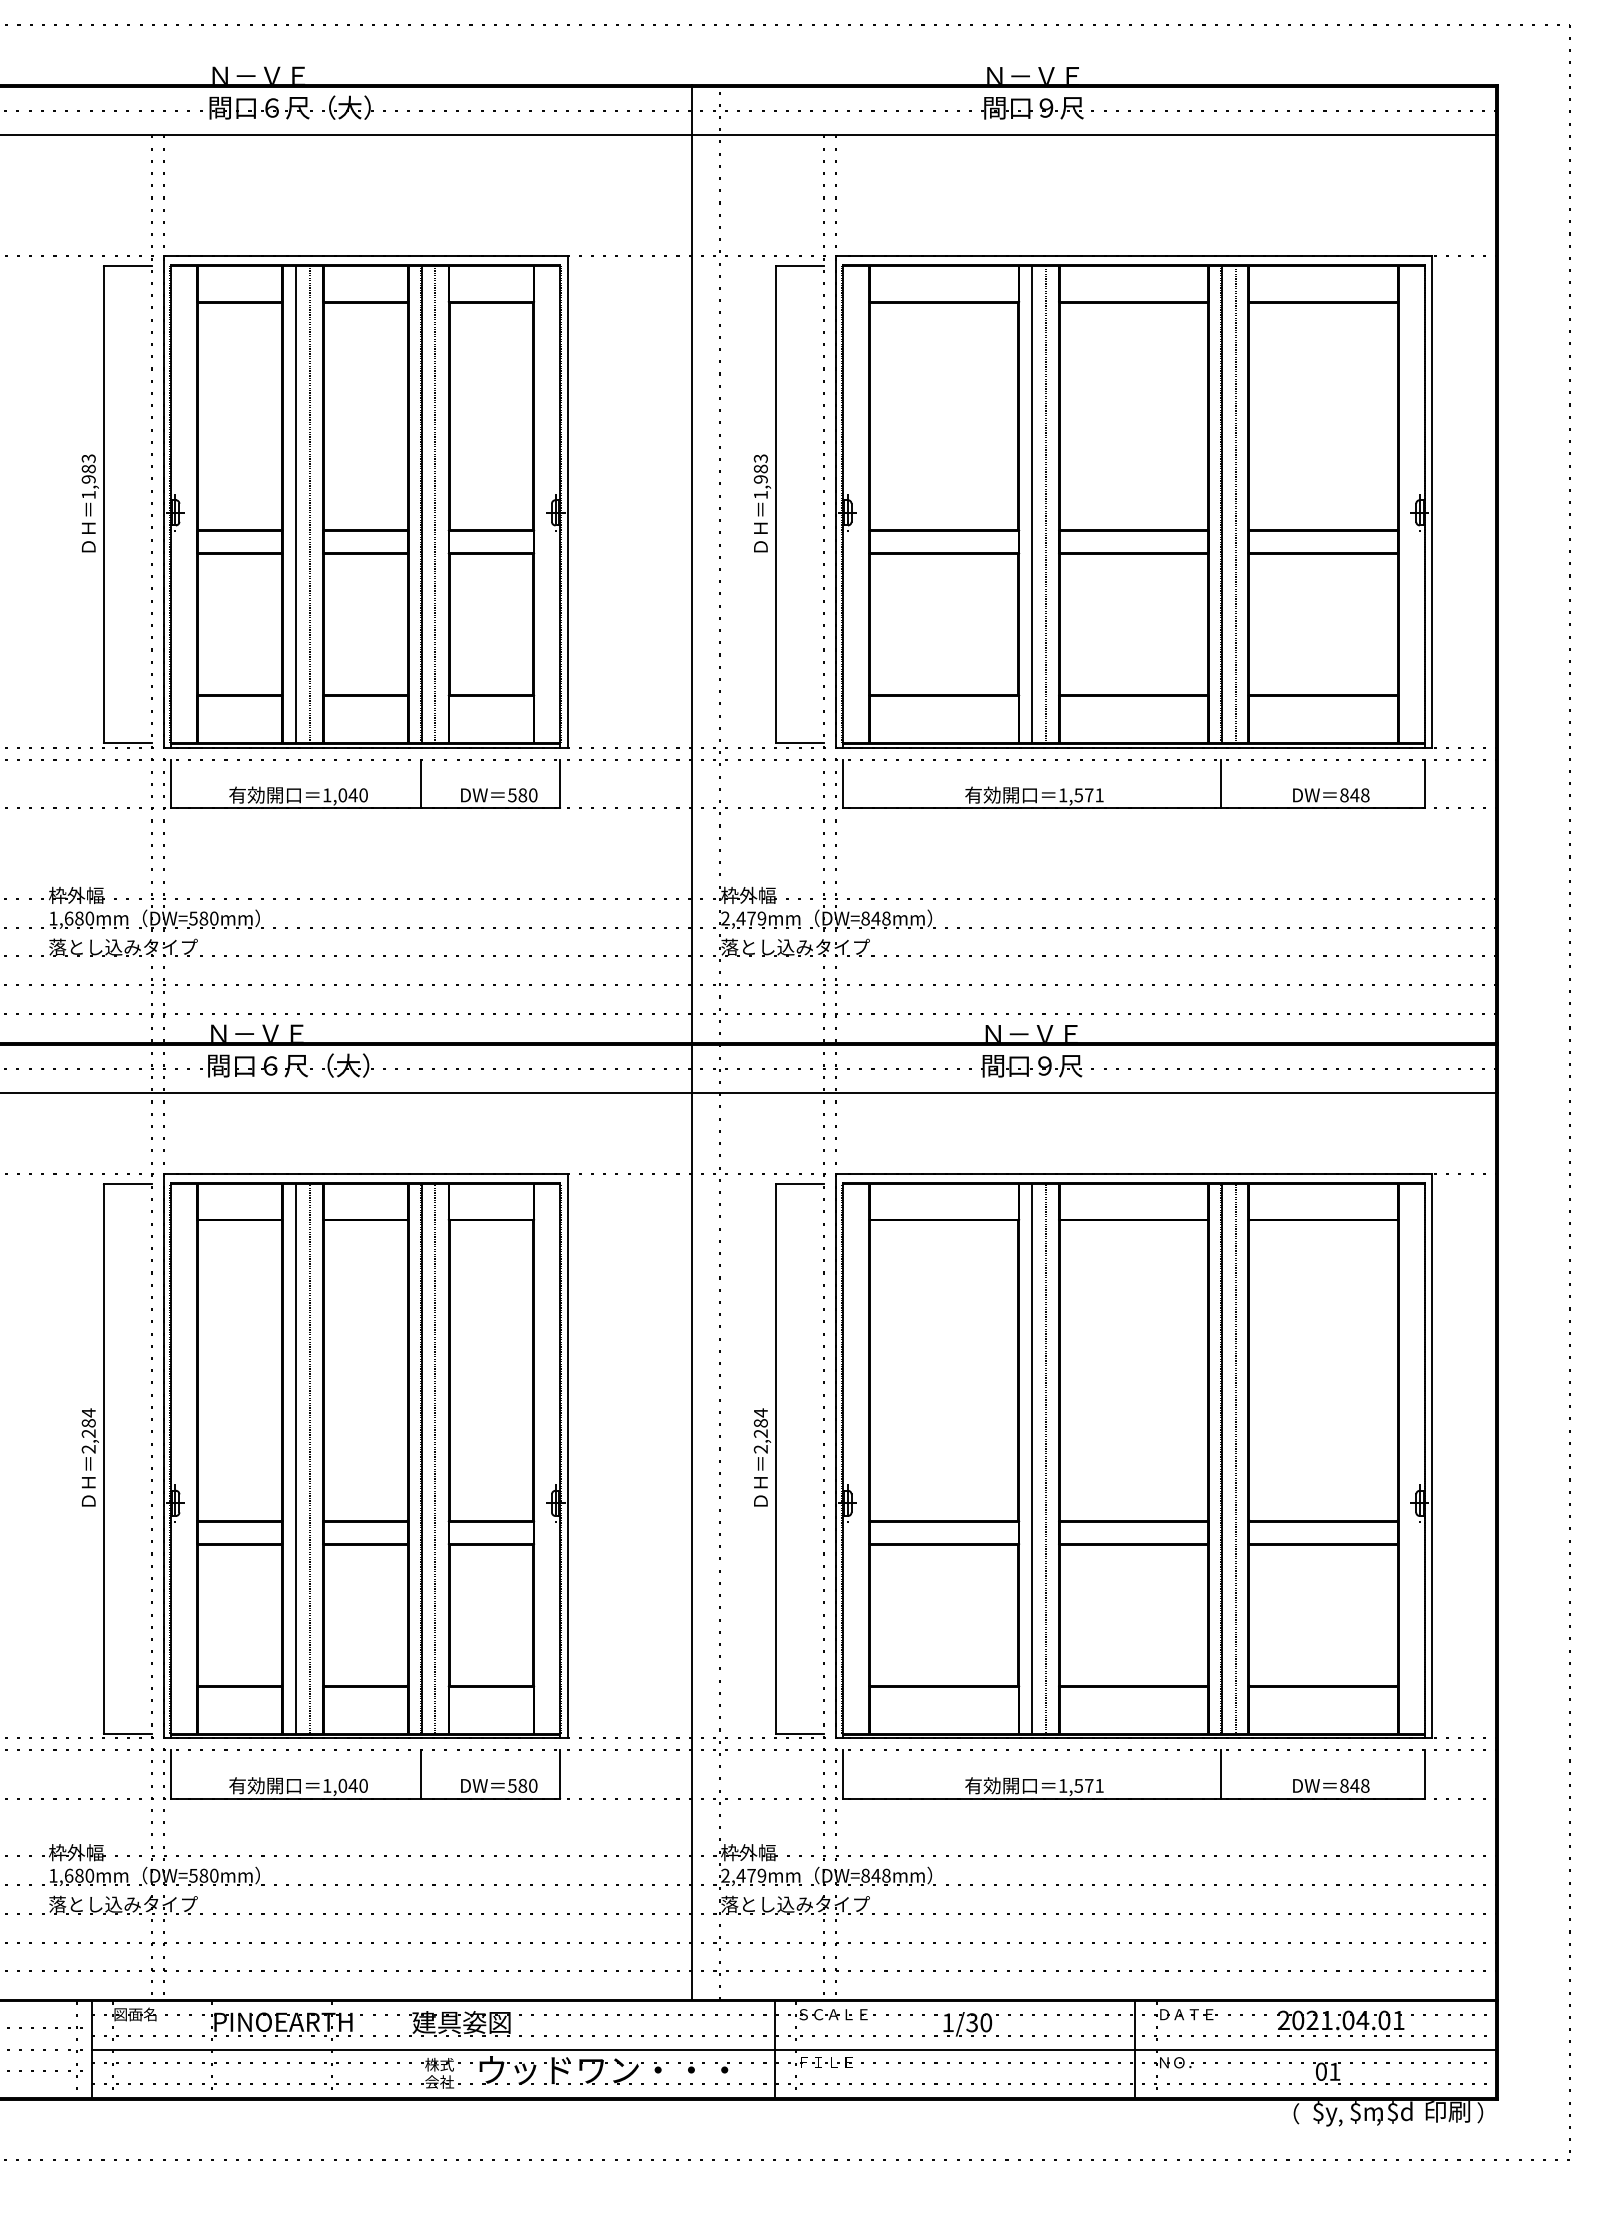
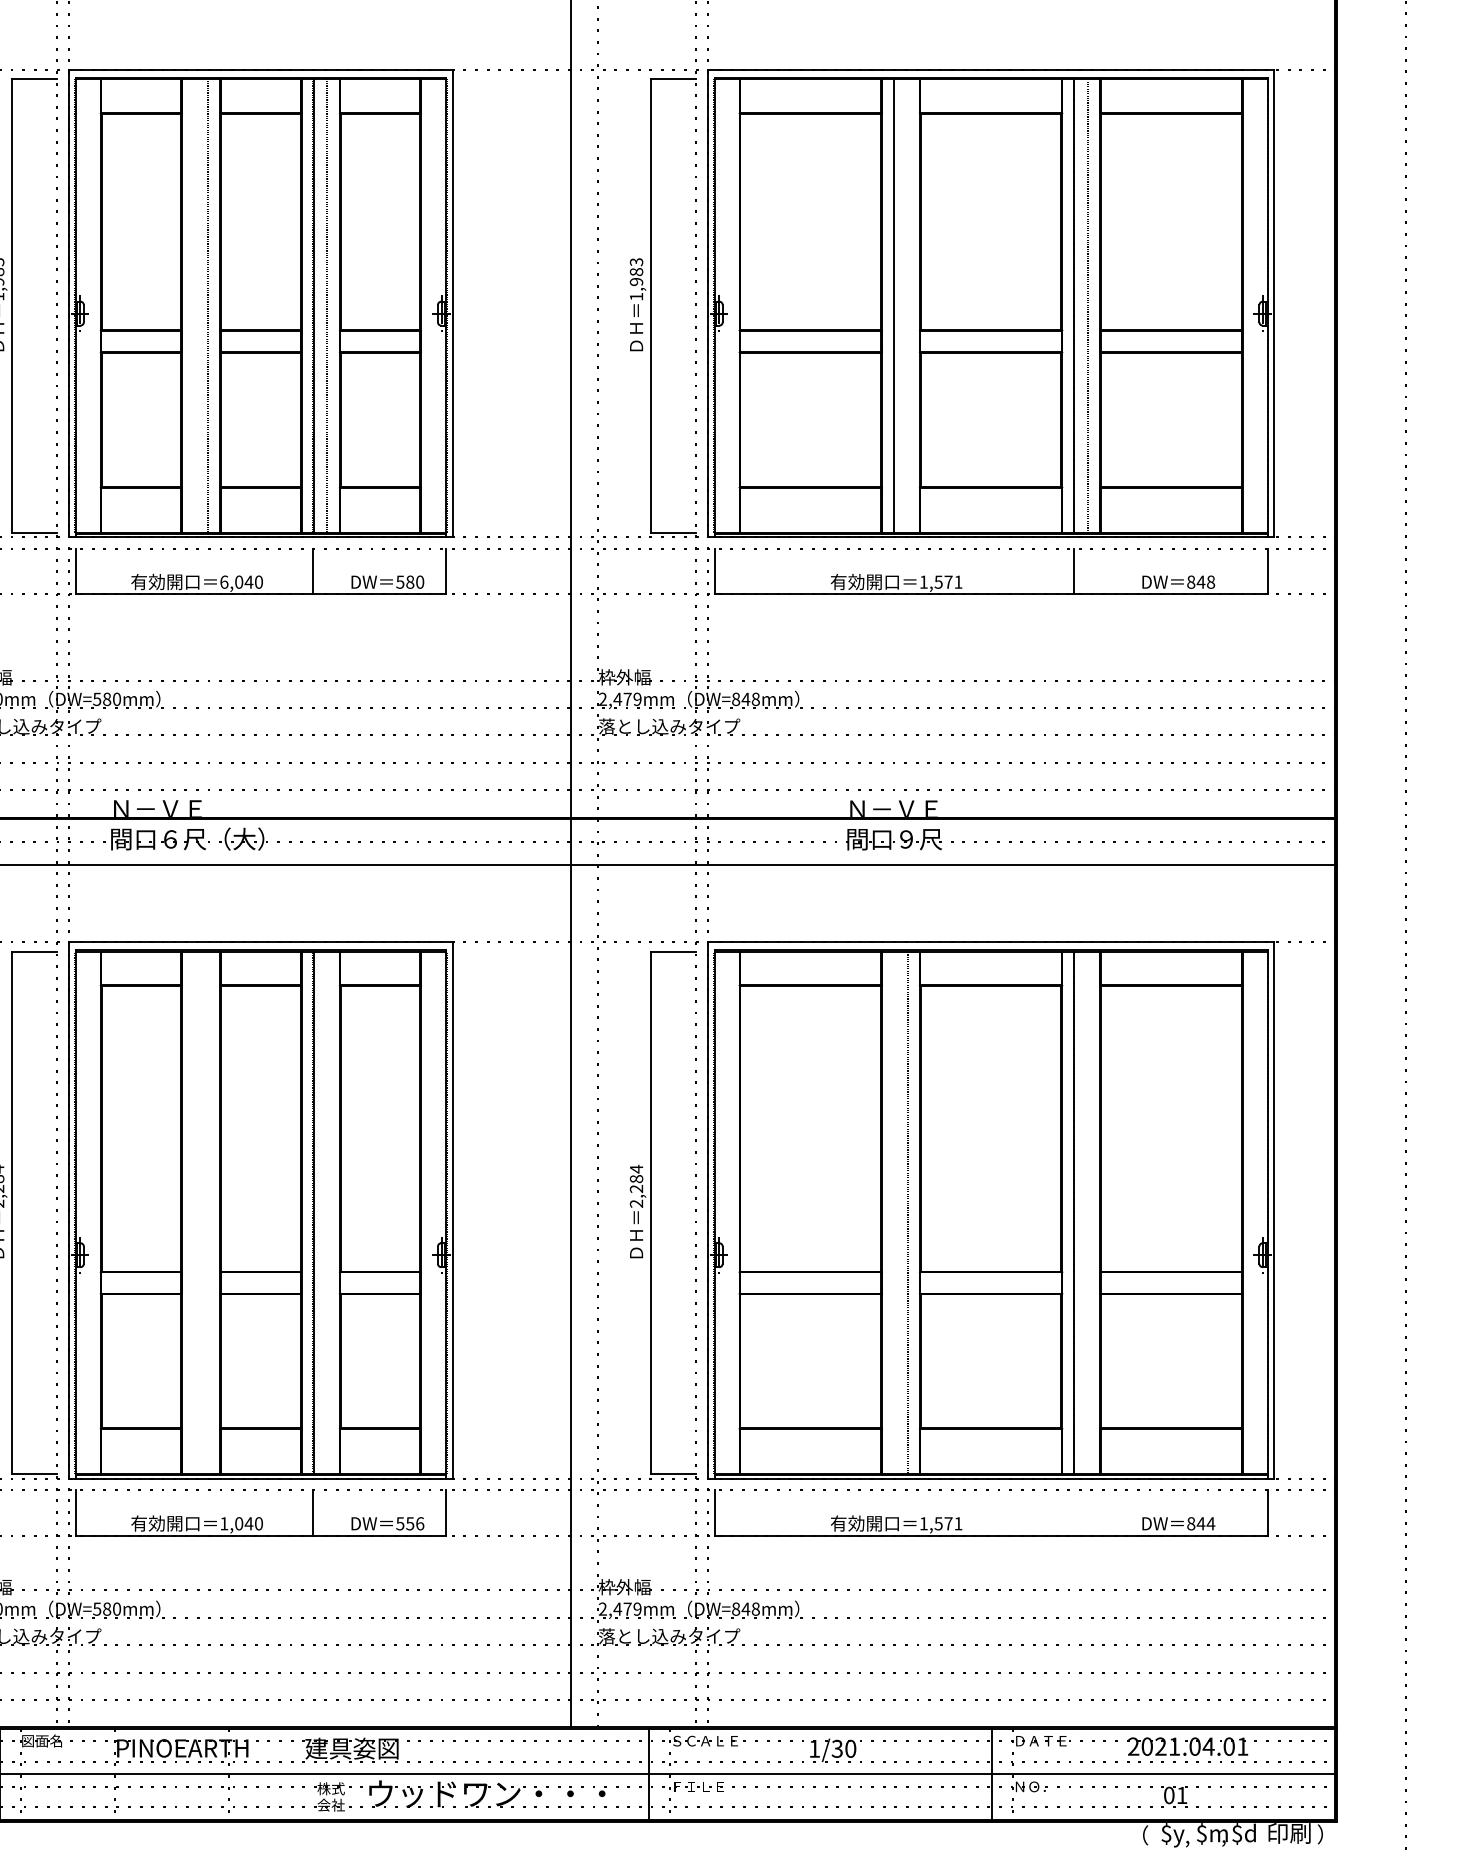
line: (295, 504) -> (194, 305), removed
line: (1046, 504) -> (908, 305), removed
text: (327, 795) -> (224, 582), 1,040 -> 6,040
line: (295, 1458) -> (194, 1212), removed
line: (309, 1458) -> (207, 1212), removed
line: (435, 1458) -> (327, 1212), removed
line: (1031, 1458) -> (893, 1212), removed
line: (1235, 1458) -> (1087, 1212), removed
line: (1220, 1774) -> (1073, 1512), removed
text: (527, 1785) -> (414, 1523), 580 -> 556
text: (1364, 1785) -> (1210, 1523), 848 -> 844

